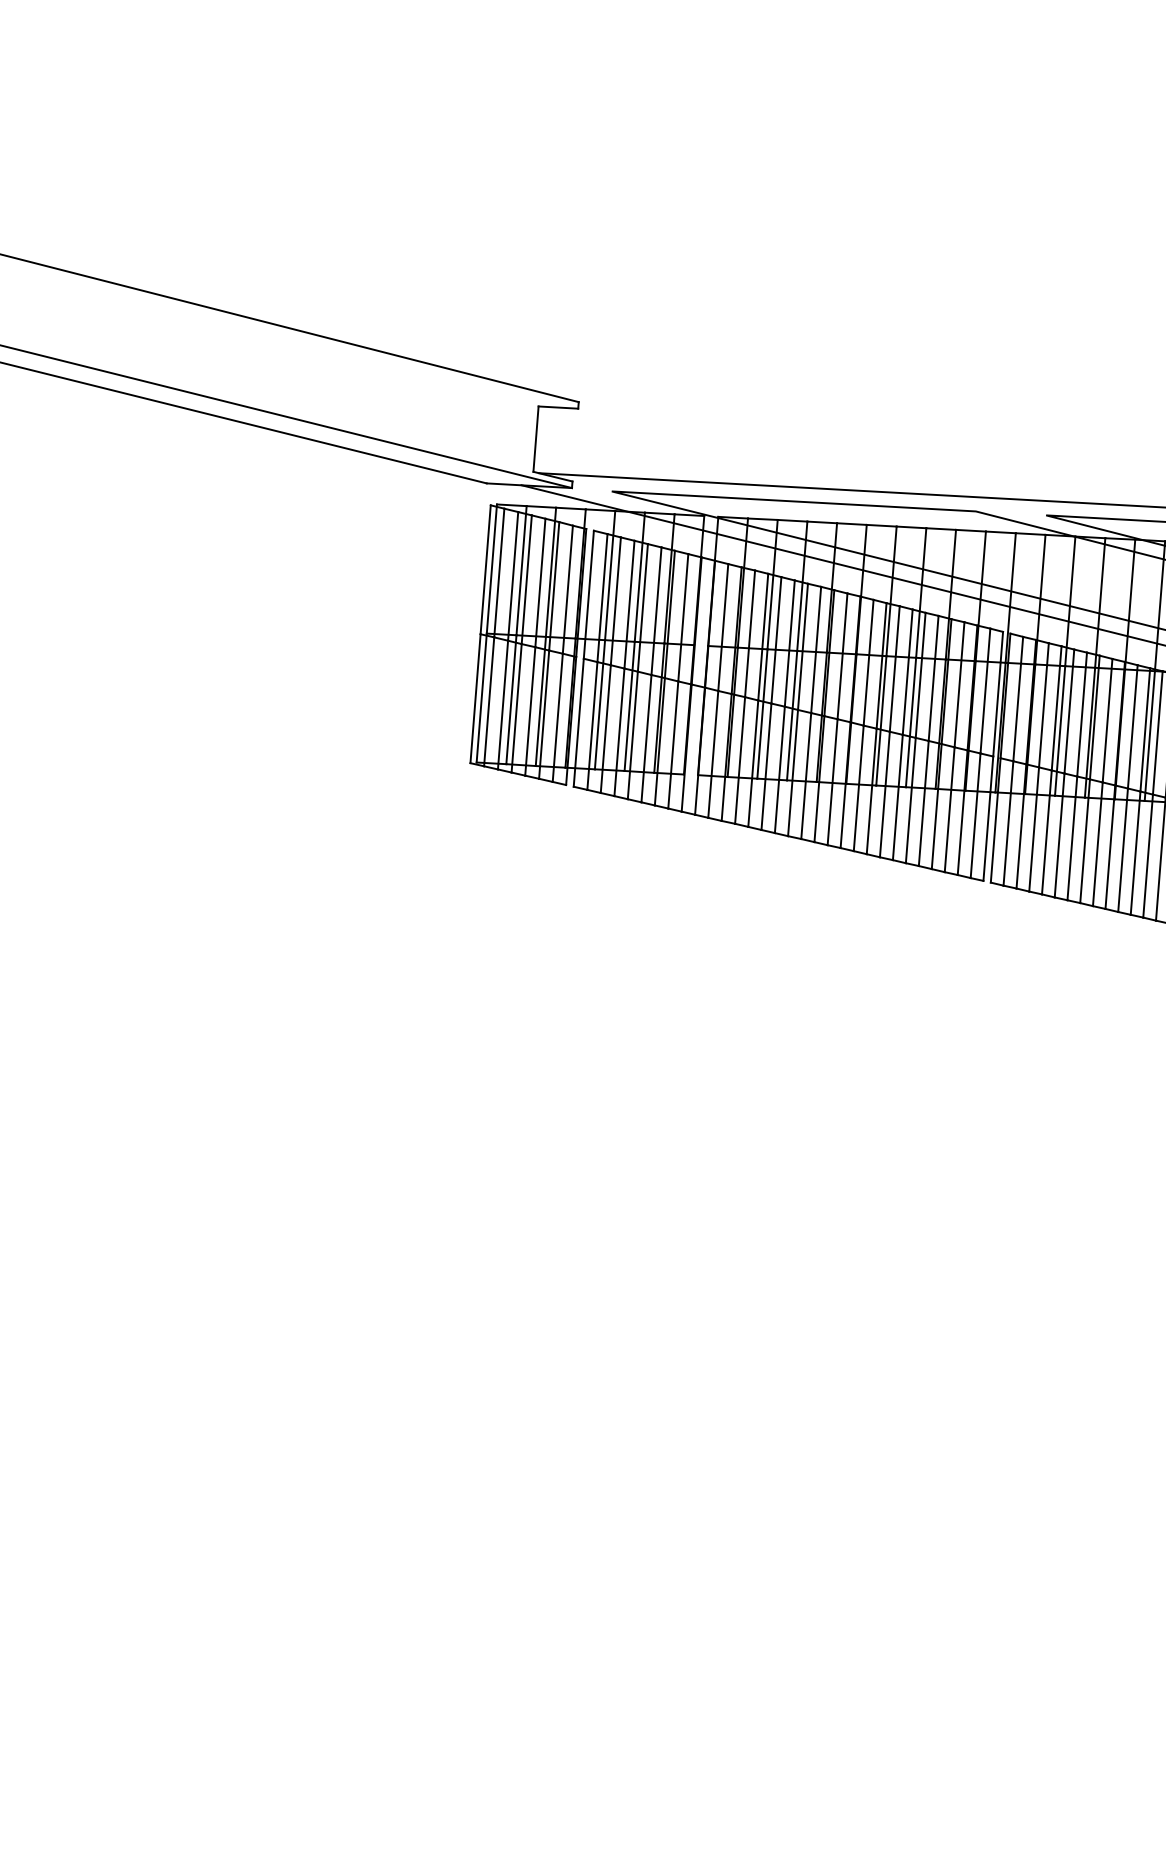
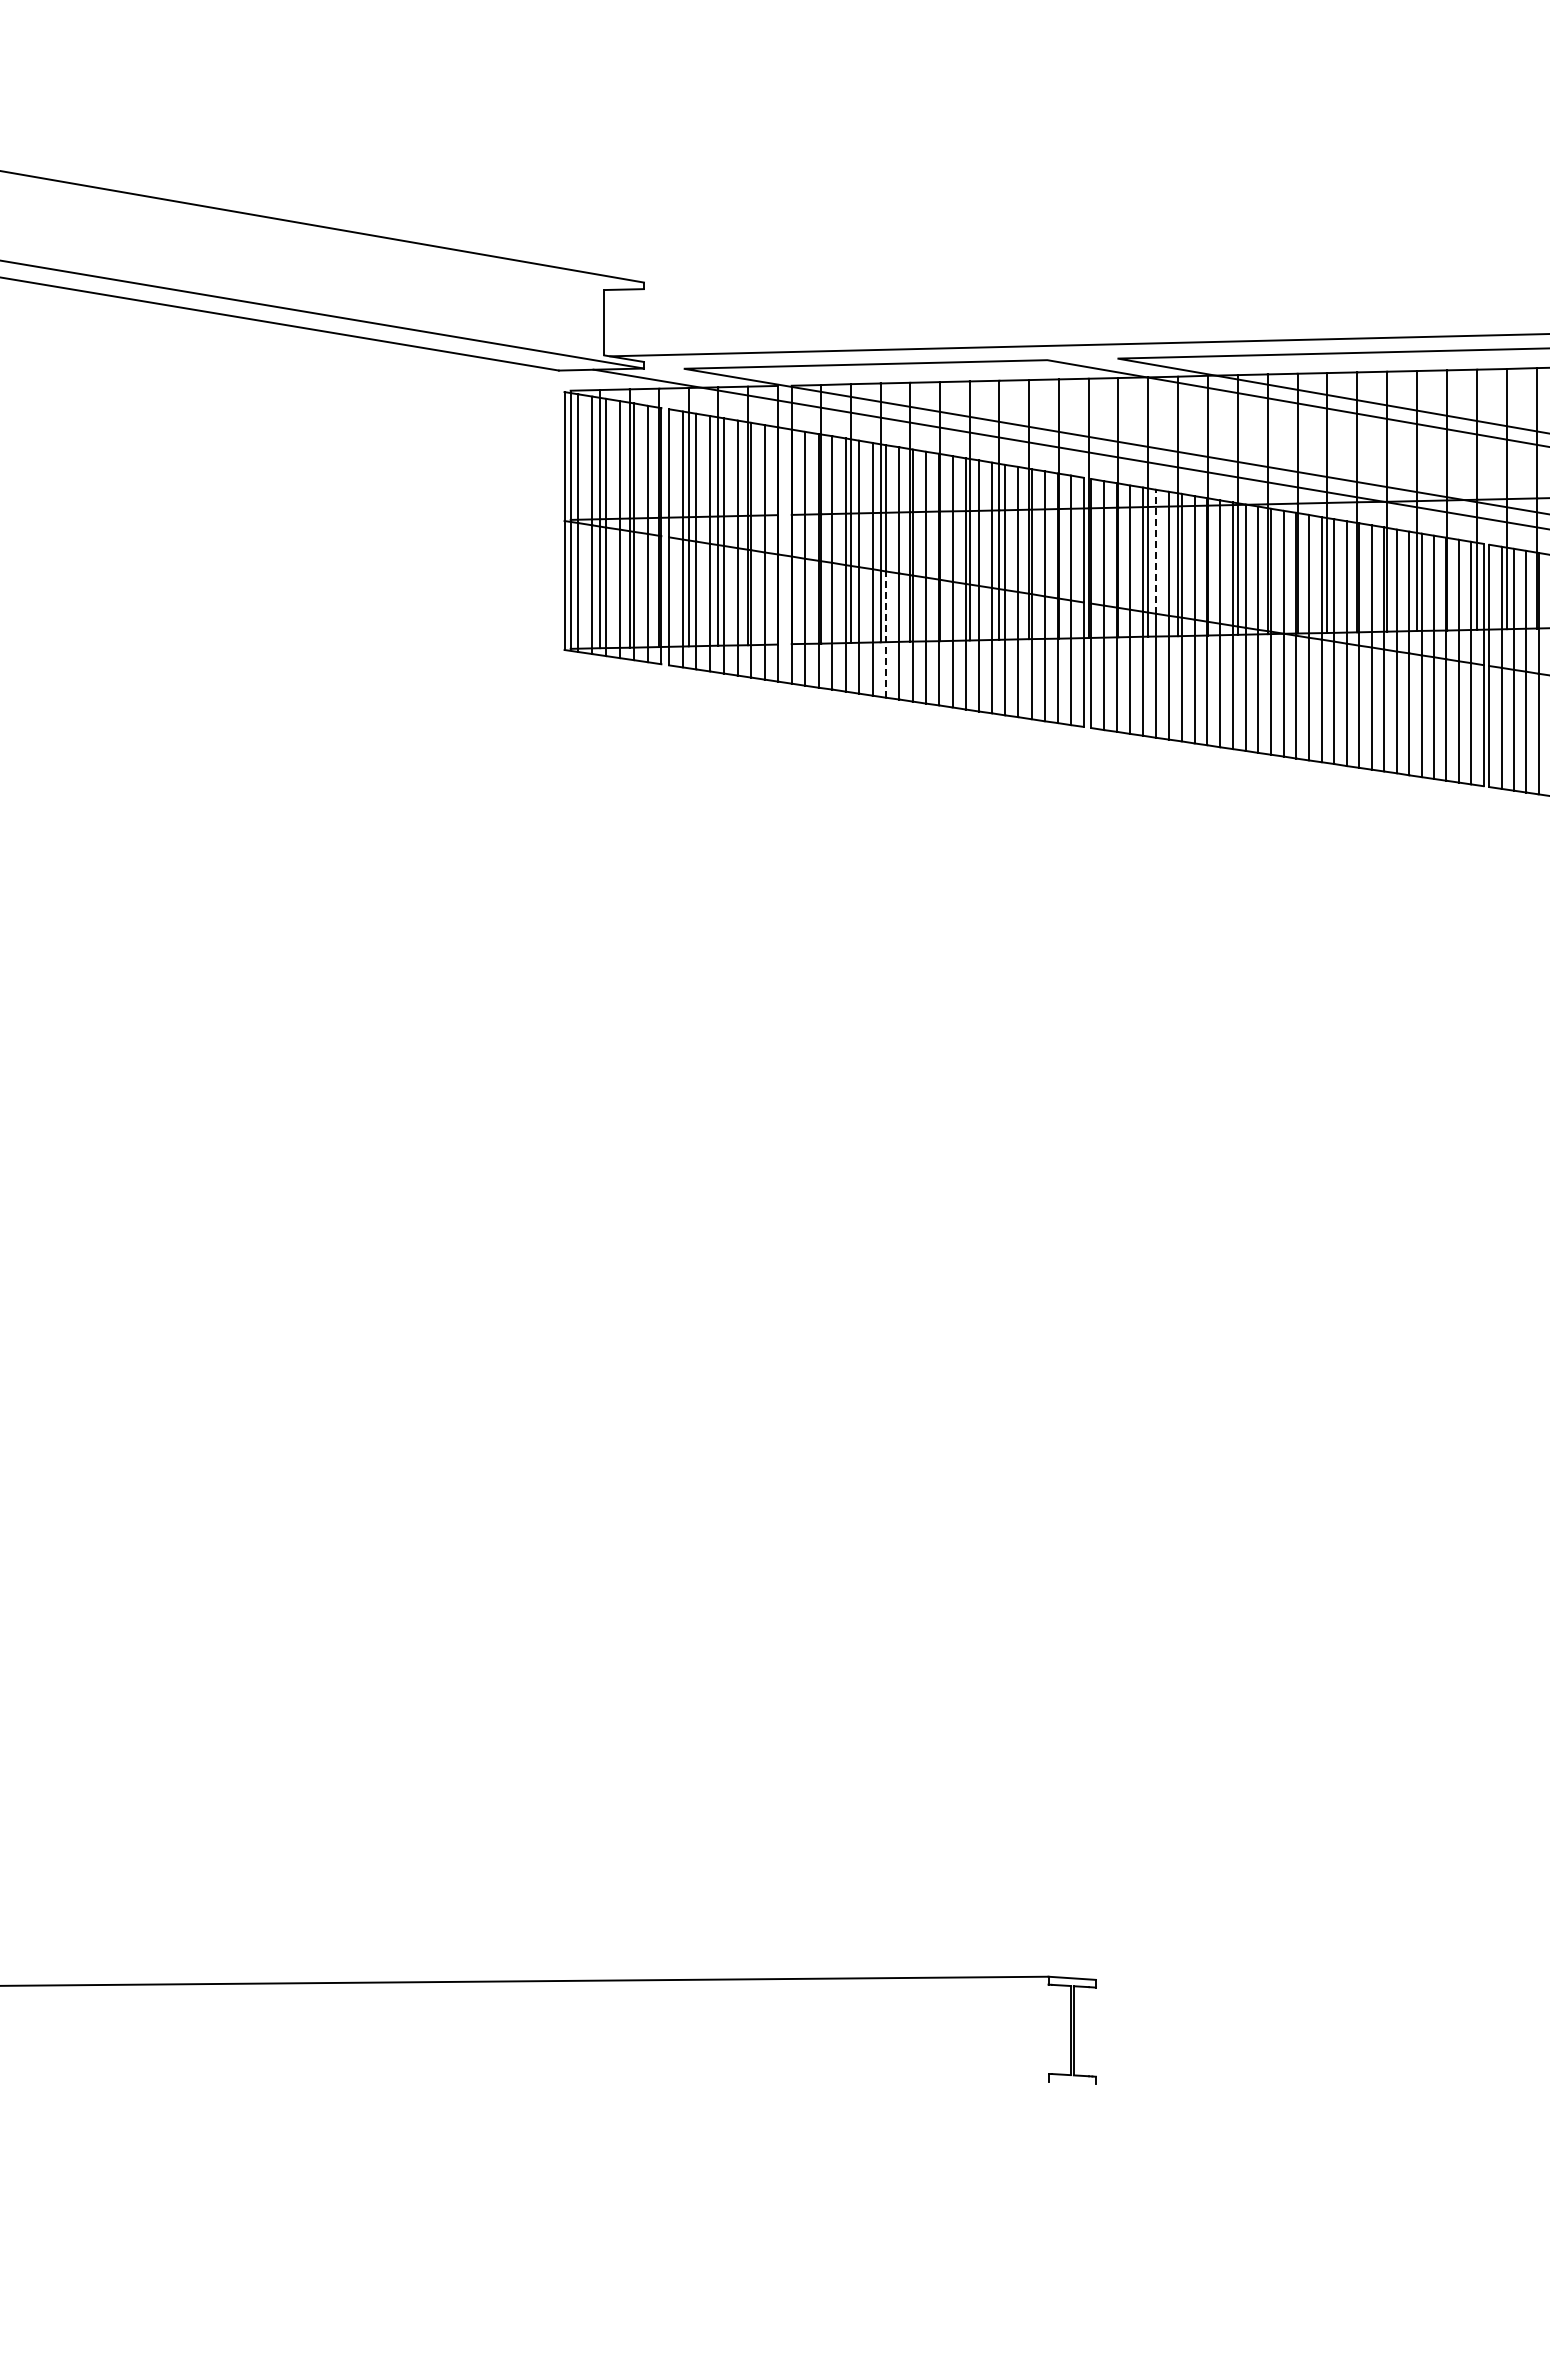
line: (1068, 711) -> (1155, 551), solid -> dashed
line: (793, 772) -> (886, 634), solid -> dashed

